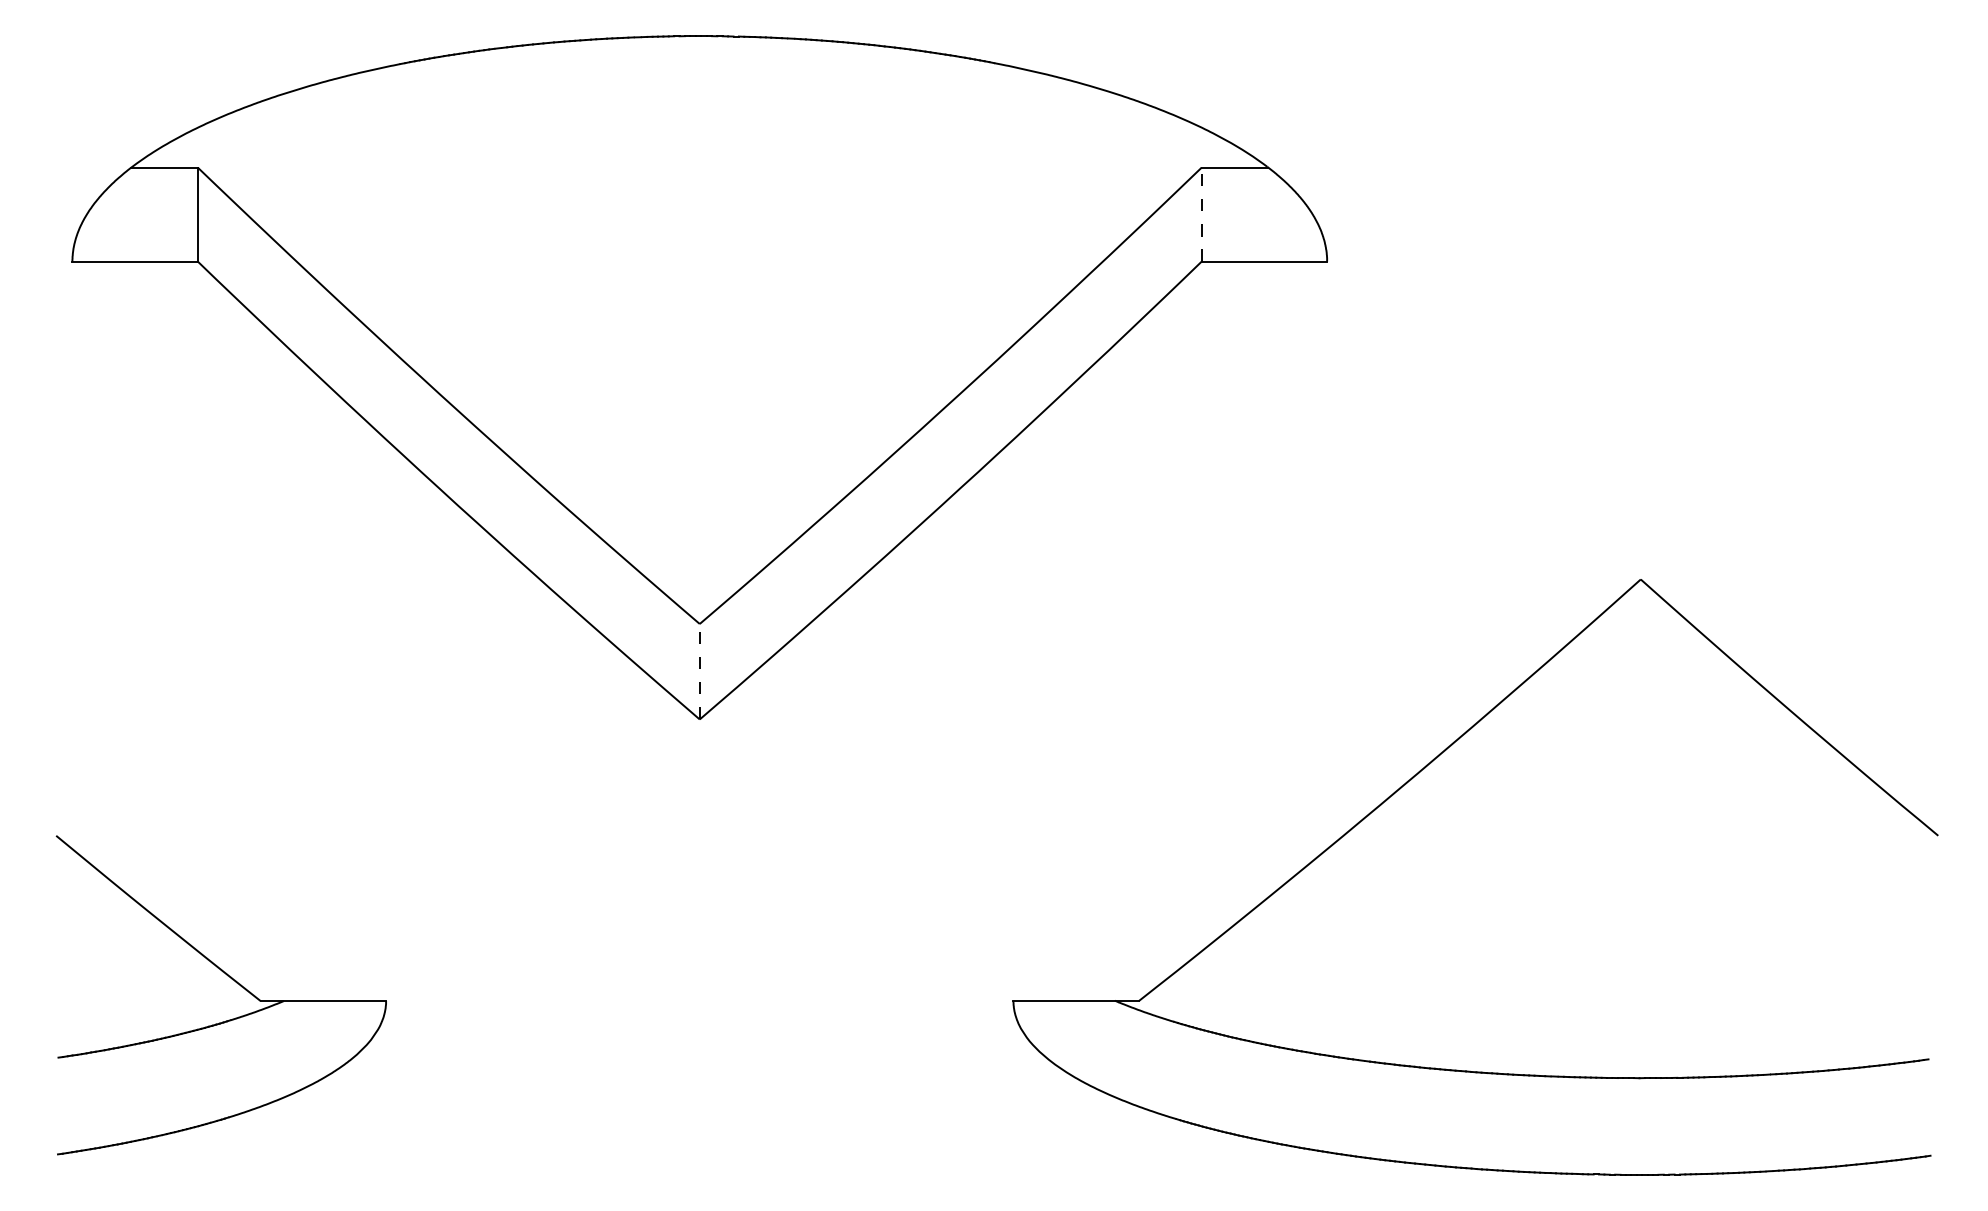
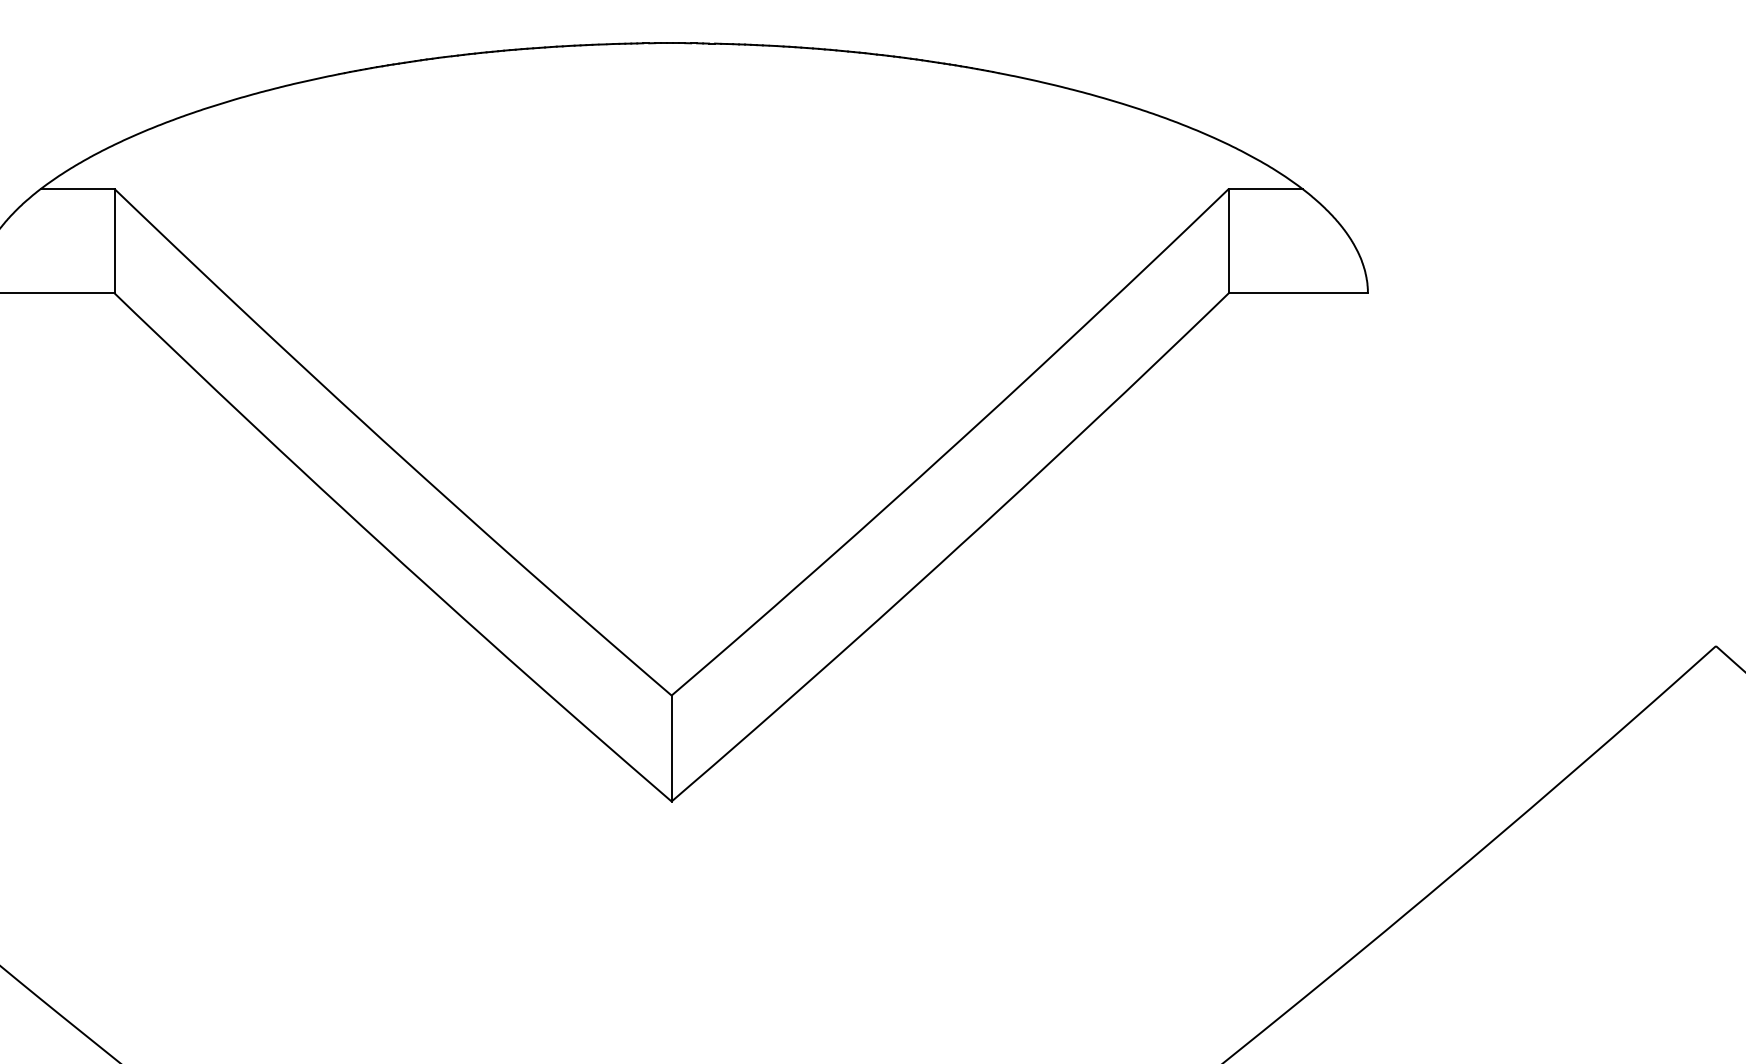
line: (1201, 214) -> (1228, 241), dashed -> solid
line: (699, 671) -> (671, 748), dashed -> solid

